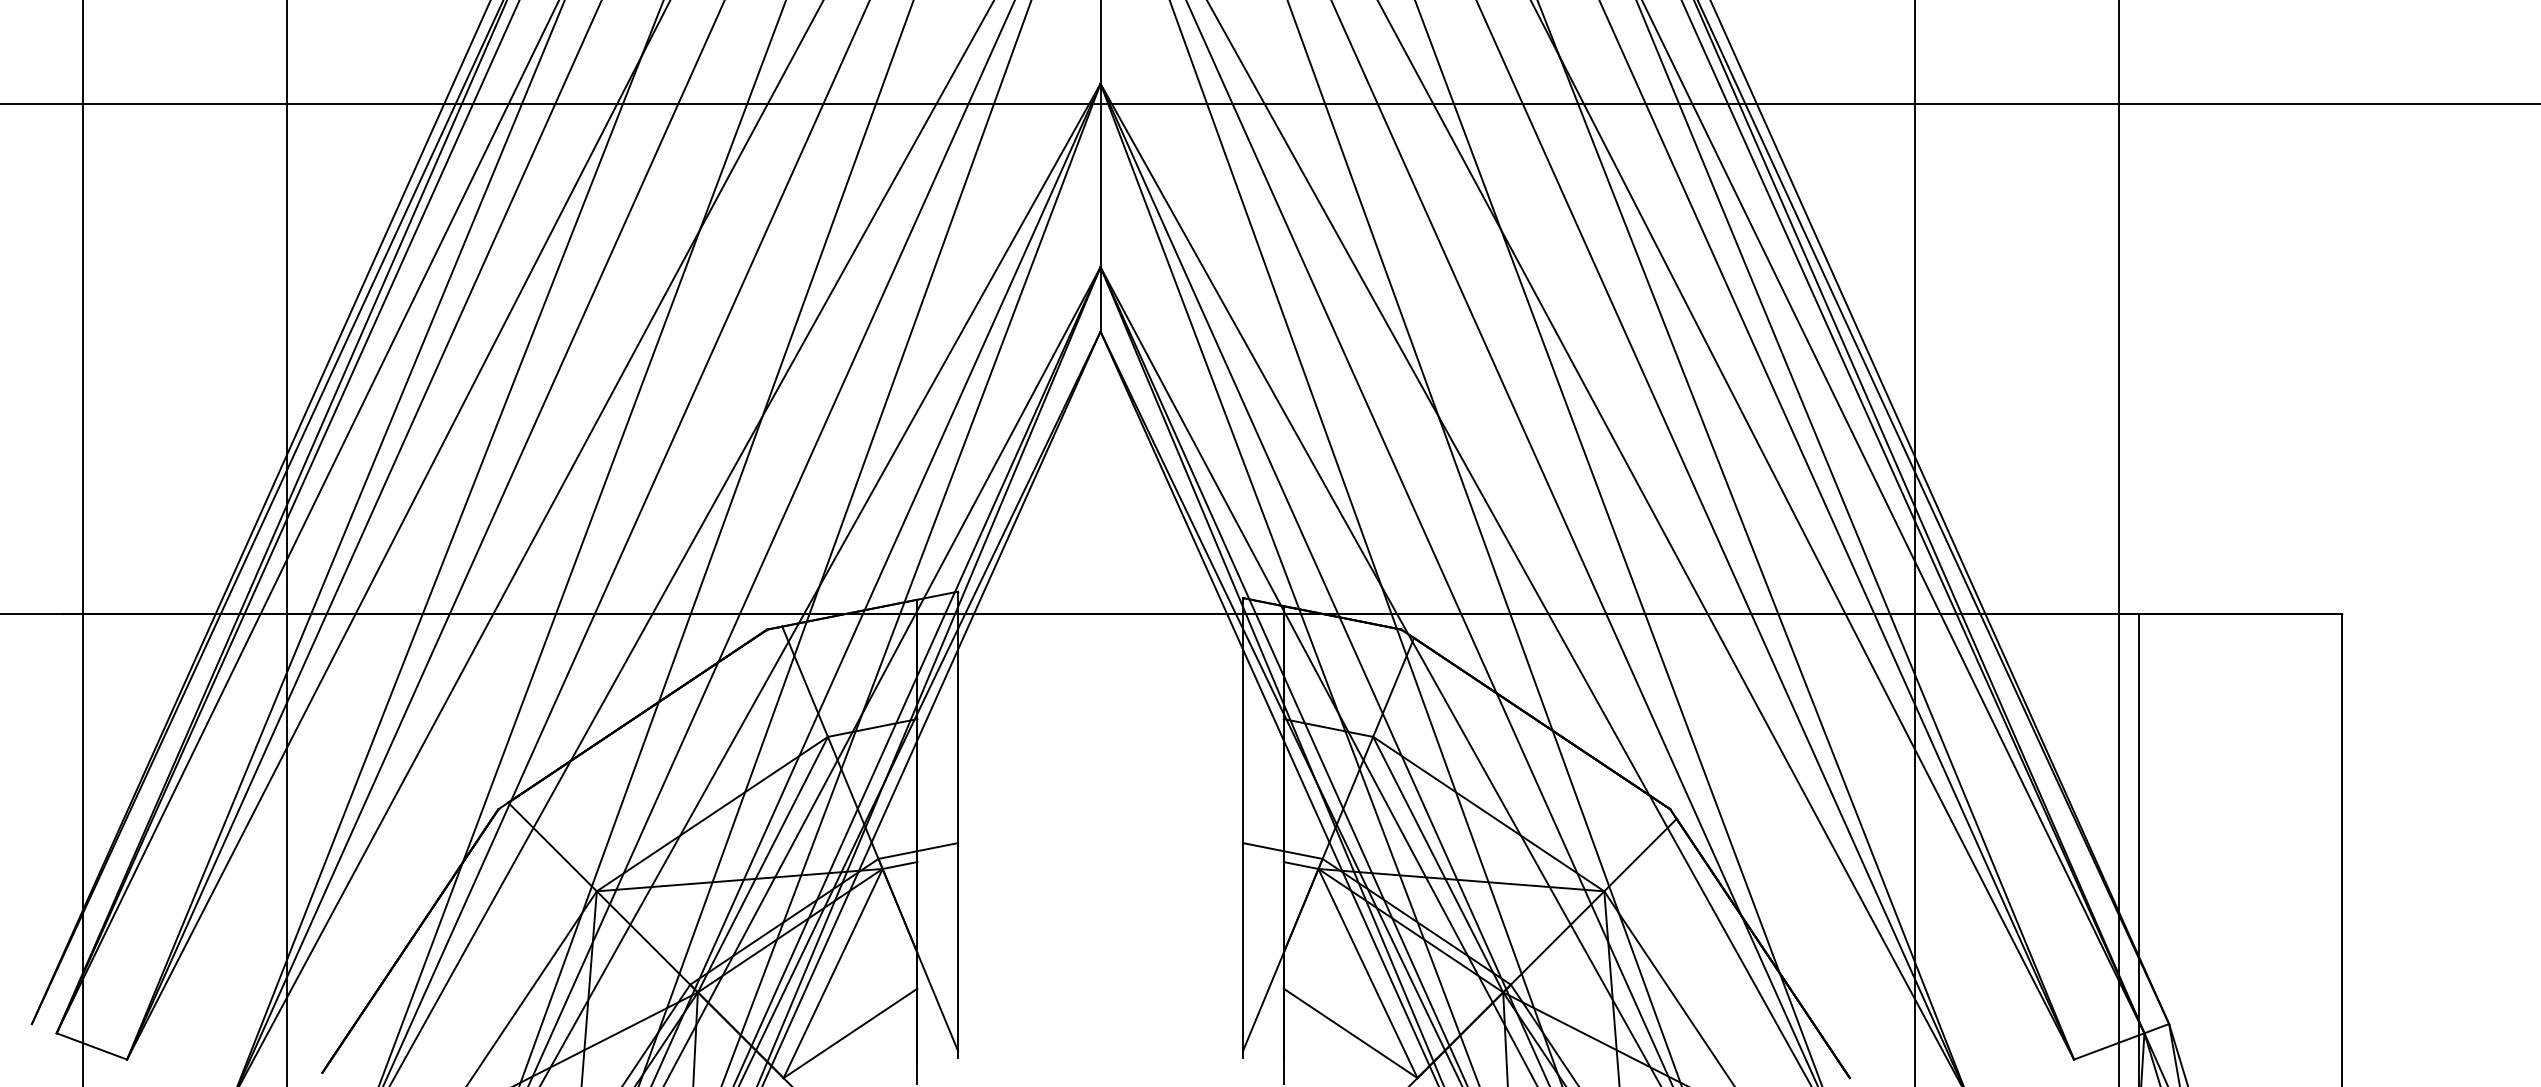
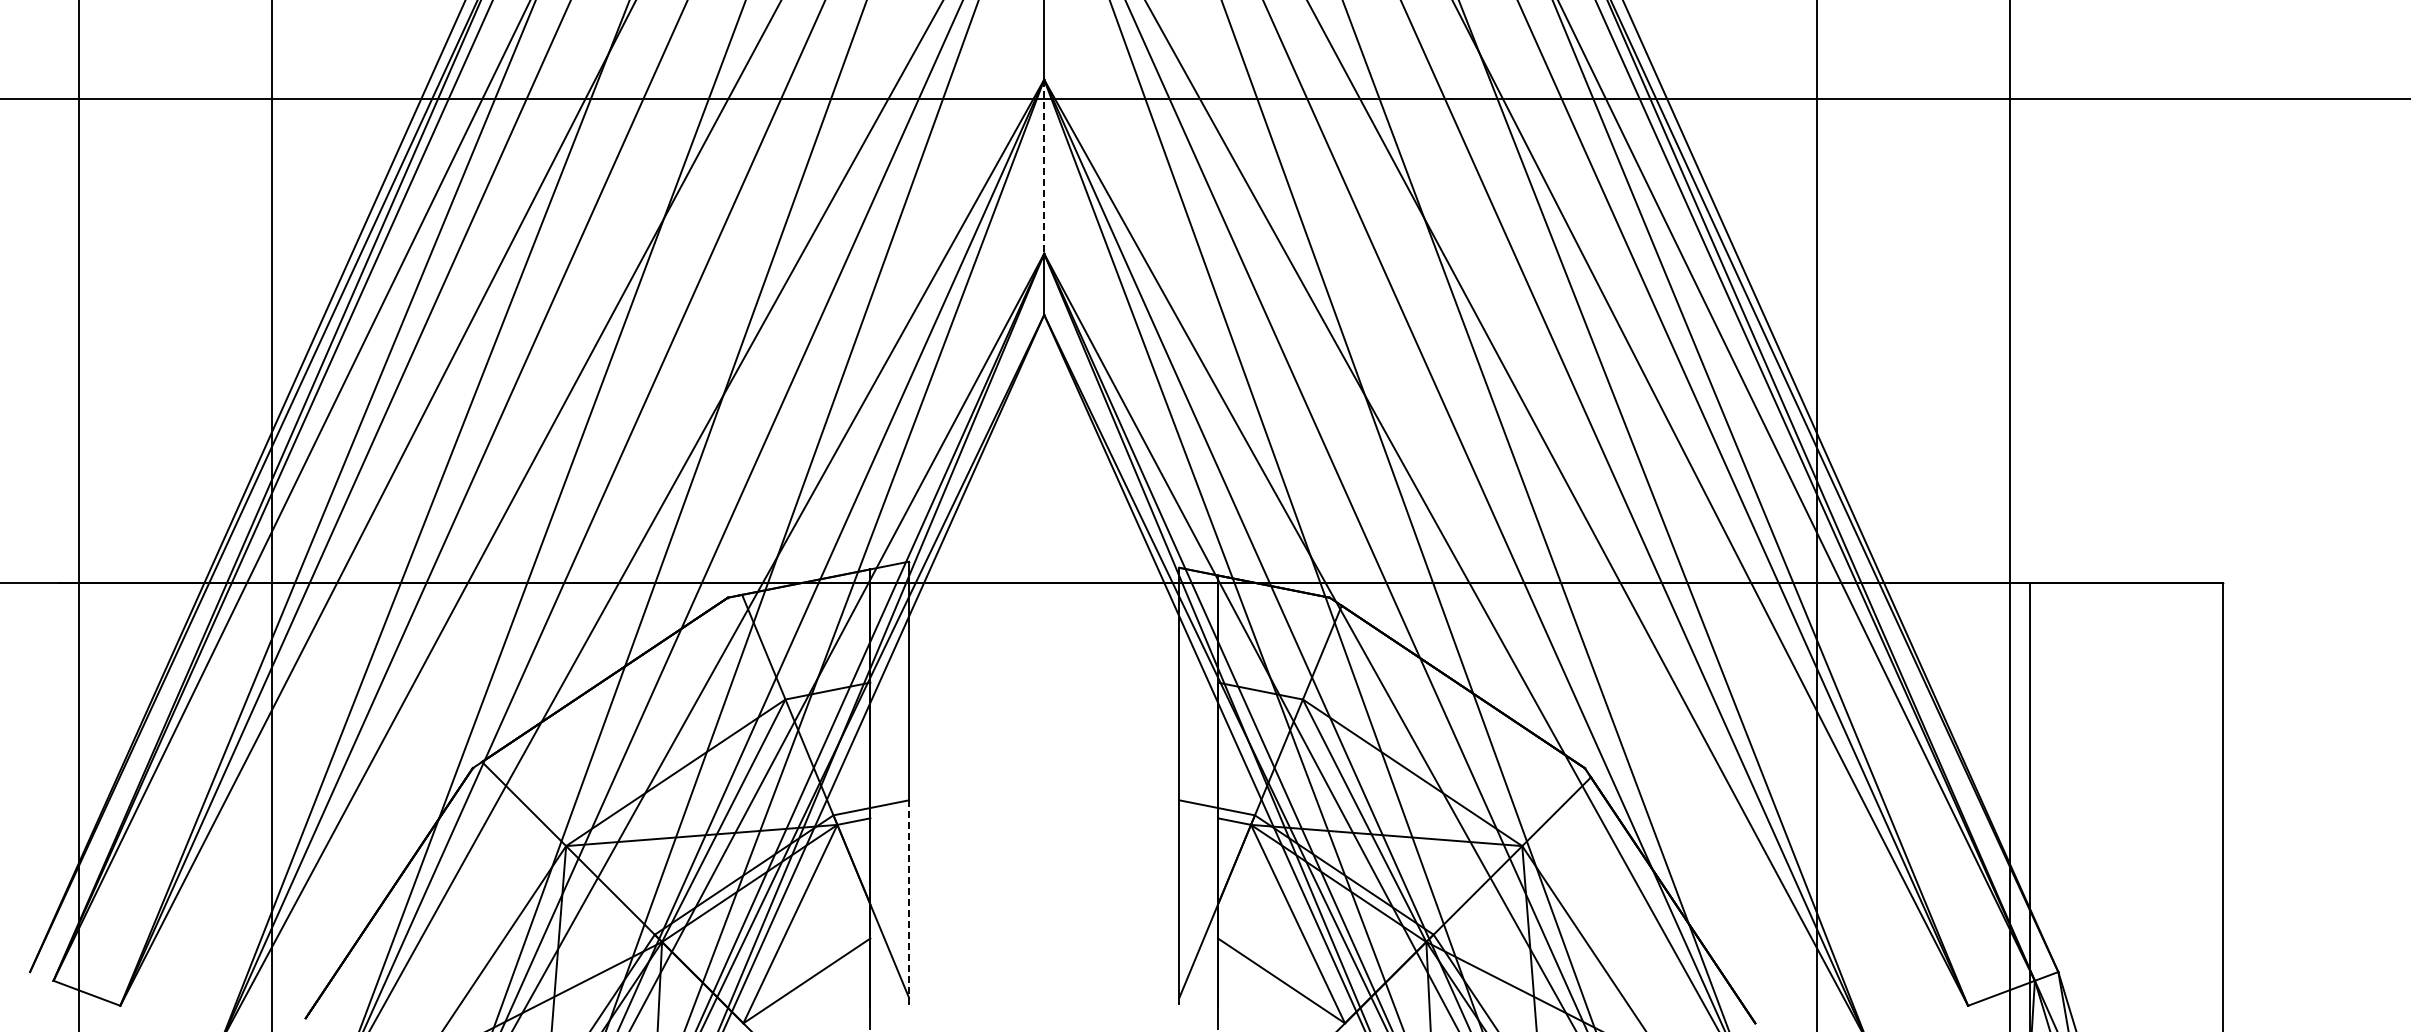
line: (1100, 176) -> (1044, 167), solid -> dashed
line: (958, 947) -> (909, 899), solid -> dashed

